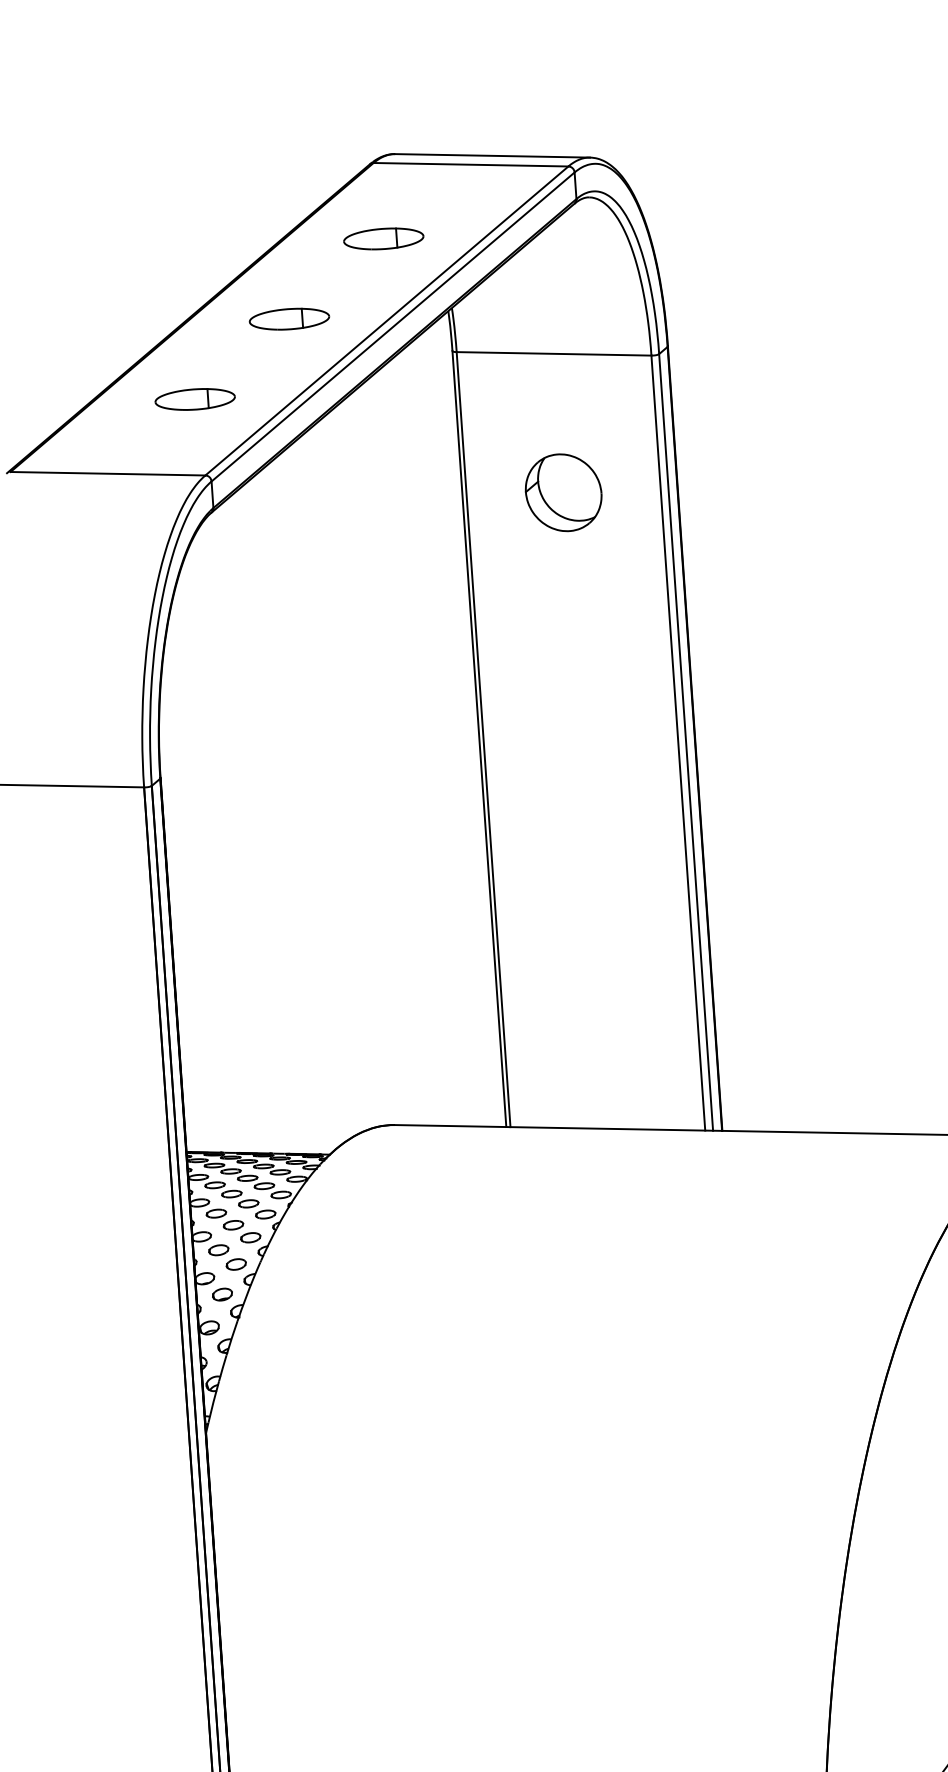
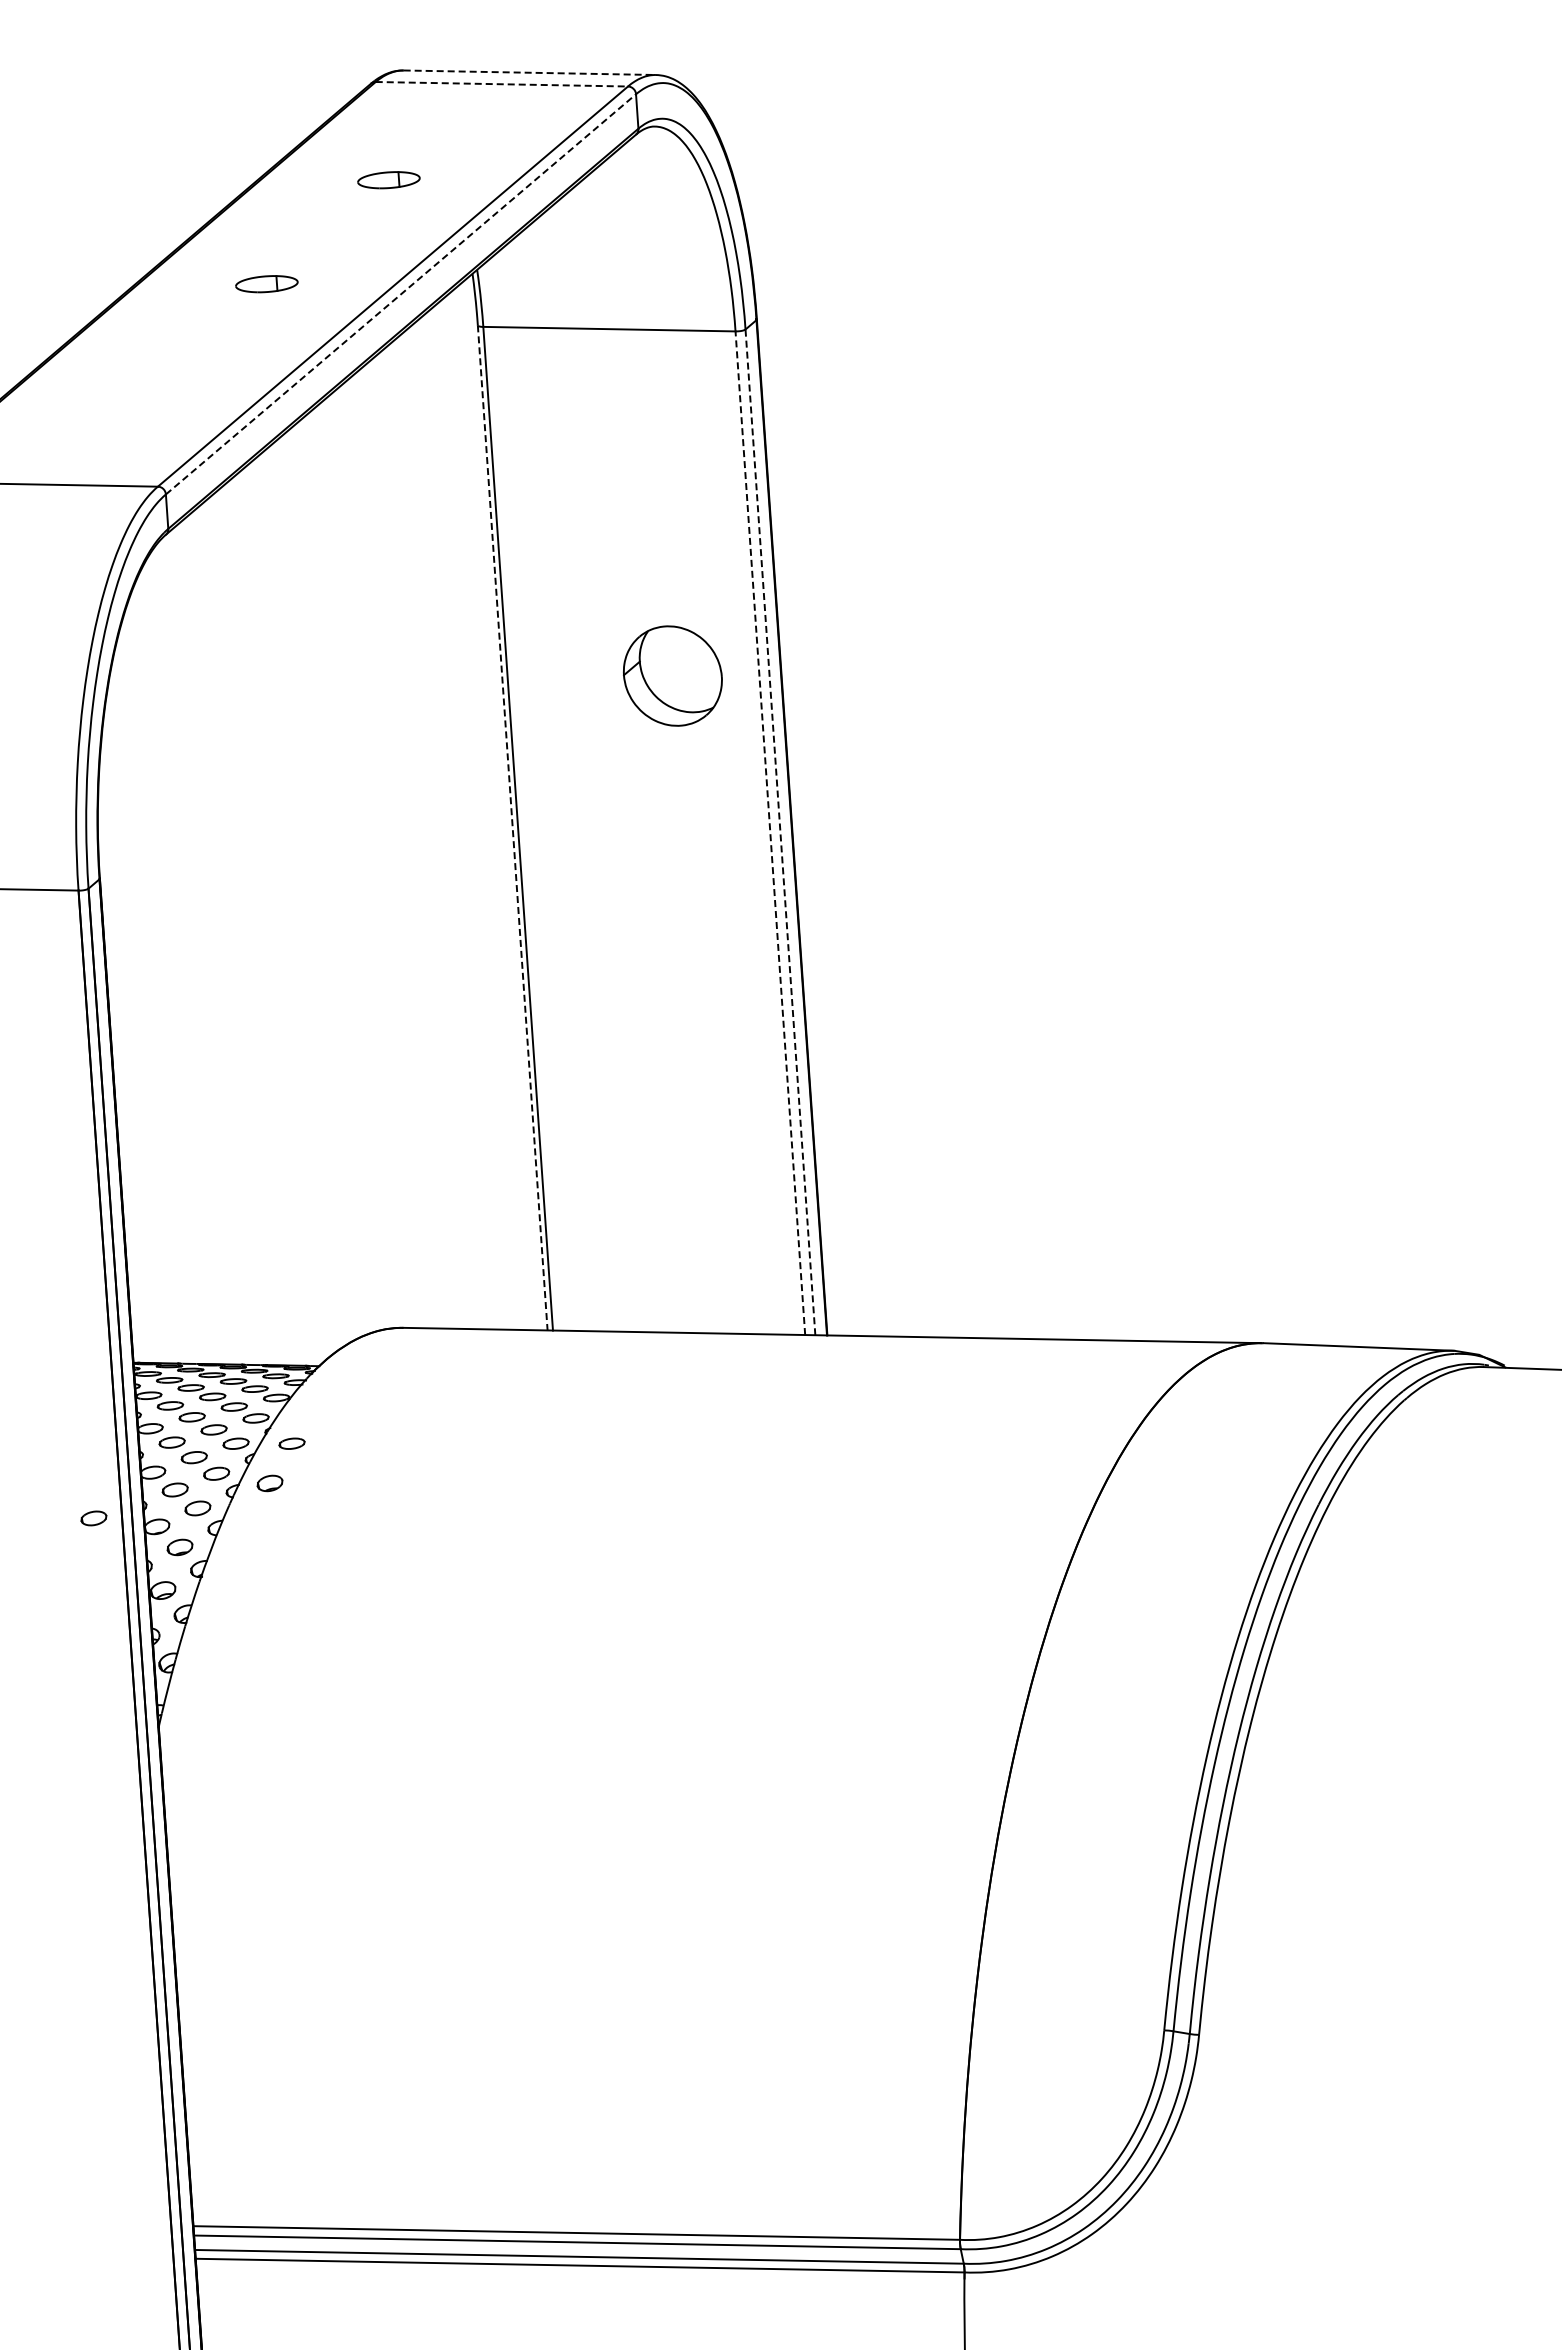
line: (493, 155) -> (530, 72), solid -> dashed
line: (471, 164) -> (502, 84), solid -> dashed
part: (383, 238) -> (388, 179), size x0.6
part: (289, 318) -> (266, 283), size x0.6
line: (392, 327) -> (400, 294), solid -> dashed
part: (195, 398) -> (144, 387), removed
part: (563, 492) -> (672, 675), moved
line: (479, 738) -> (512, 827), solid -> dashed
line: (686, 741) -> (780, 831), solid -> dashed
line: (678, 743) -> (770, 833), solid -> dashed
part: (308, 1214) -> (291, 1443), added
part: (291, 1245) -> (269, 1483), added
part: (155, 1272) -> (93, 1518), added

